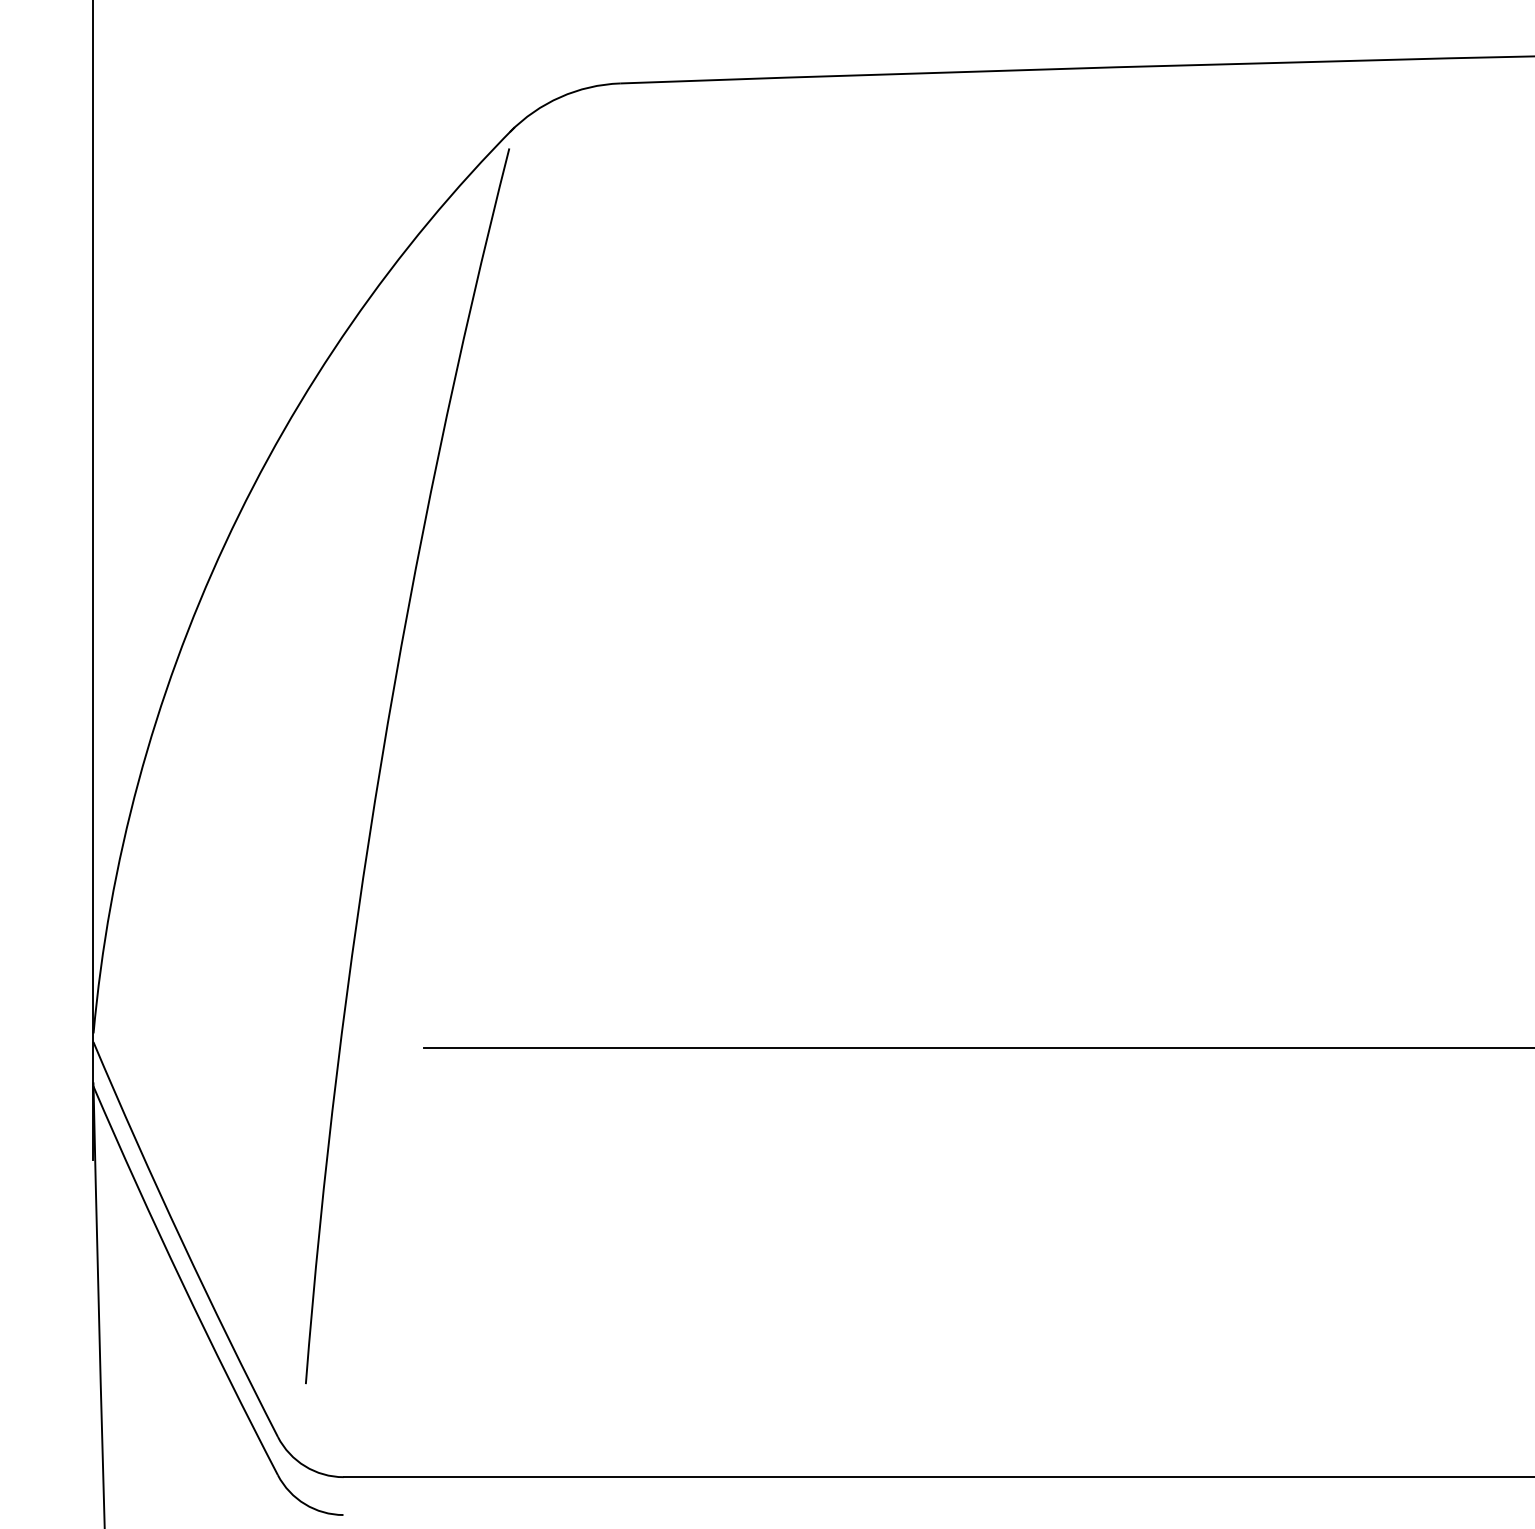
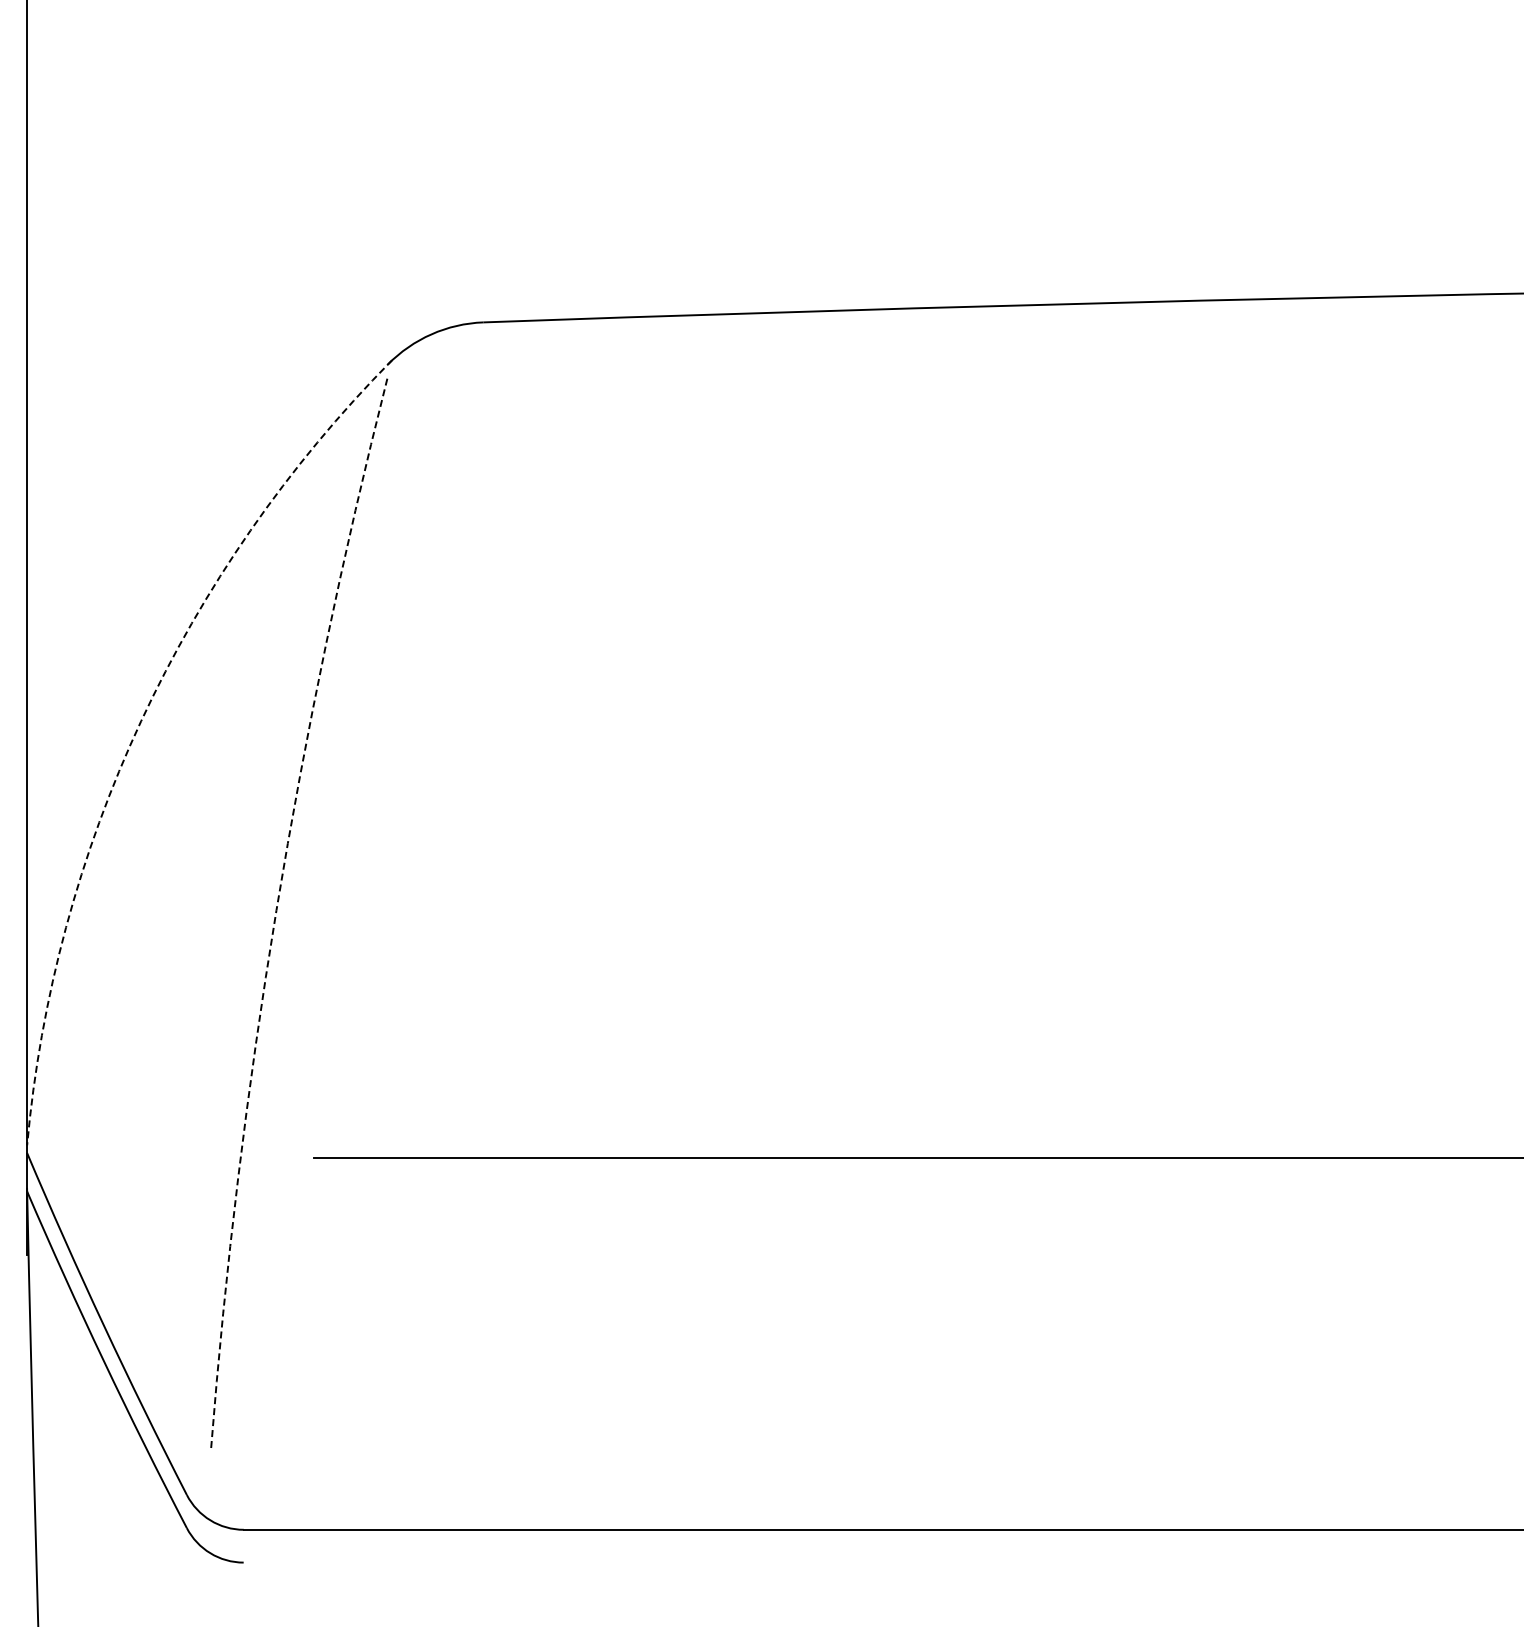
arc: (225, 544) -> (141, 721), solid -> dashed
arc: (381, 762) -> (276, 910), solid -> dashed

